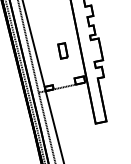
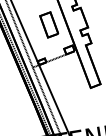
part: (62, 50) -> (48, 24), size x1.67

